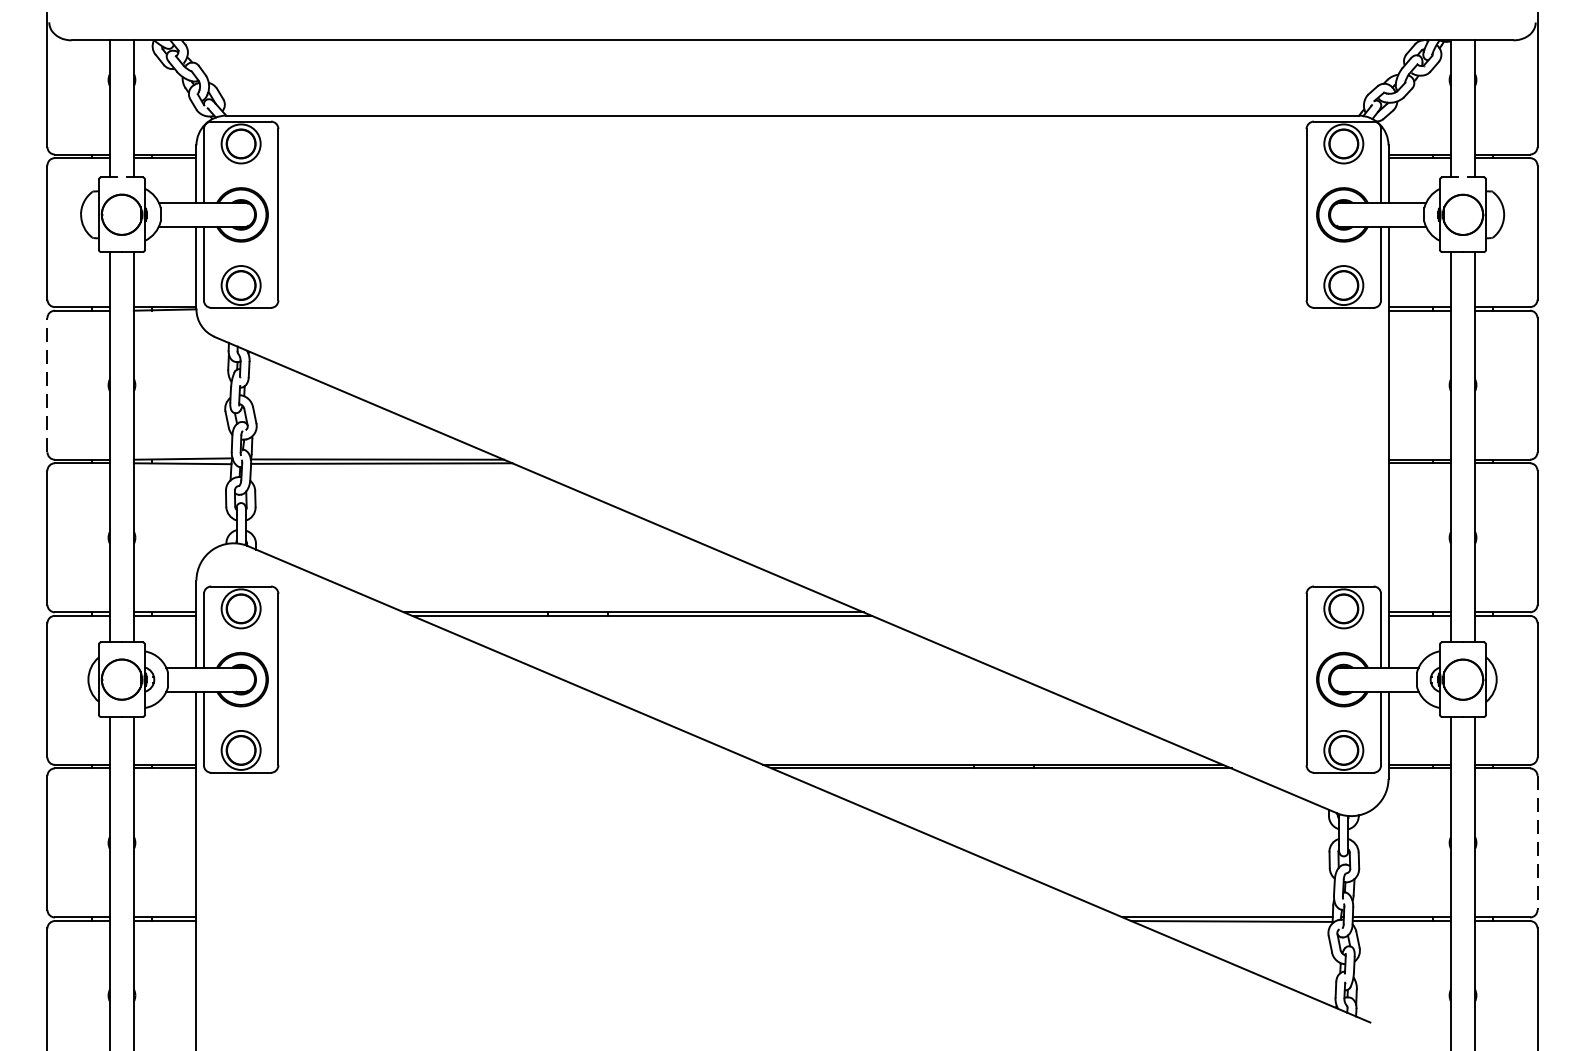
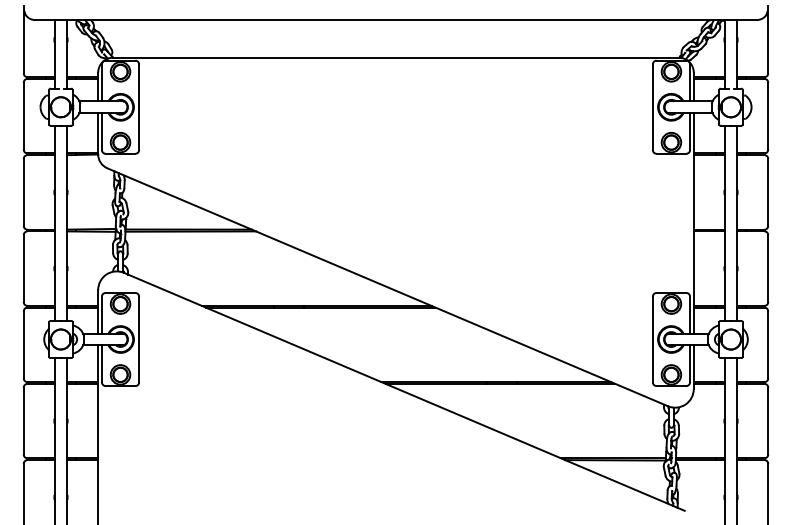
line: (46, 385) -> (23, 192), dashed -> solid
line: (1538, 843) -> (768, 421), dashed -> solid

